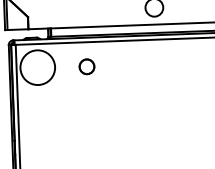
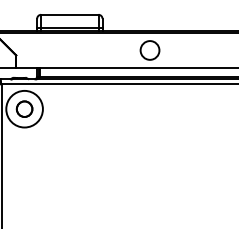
part: (86, 66) -> (24, 108), moved

